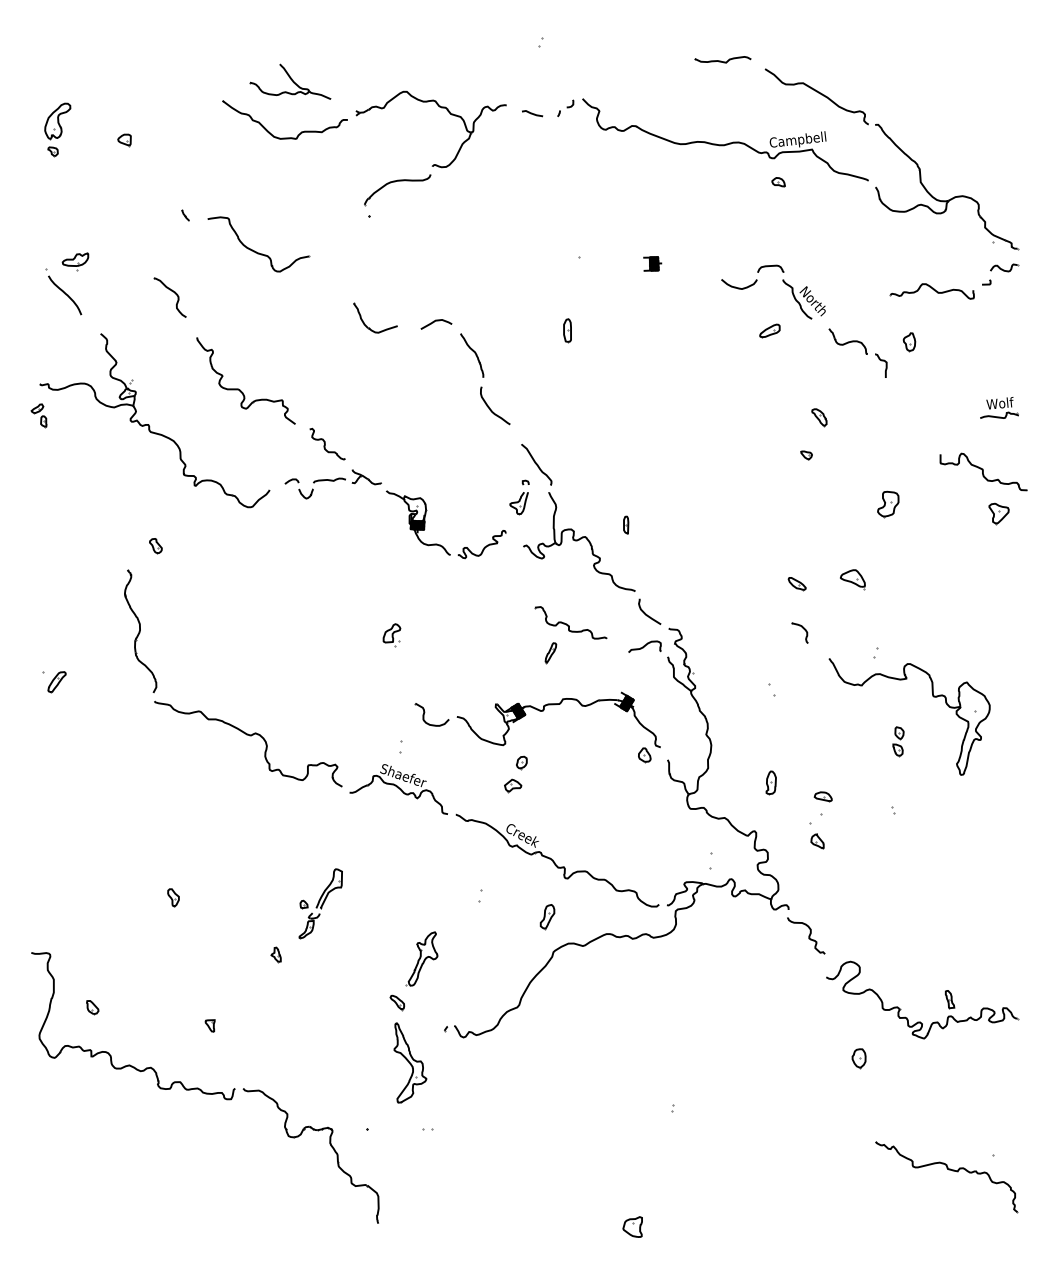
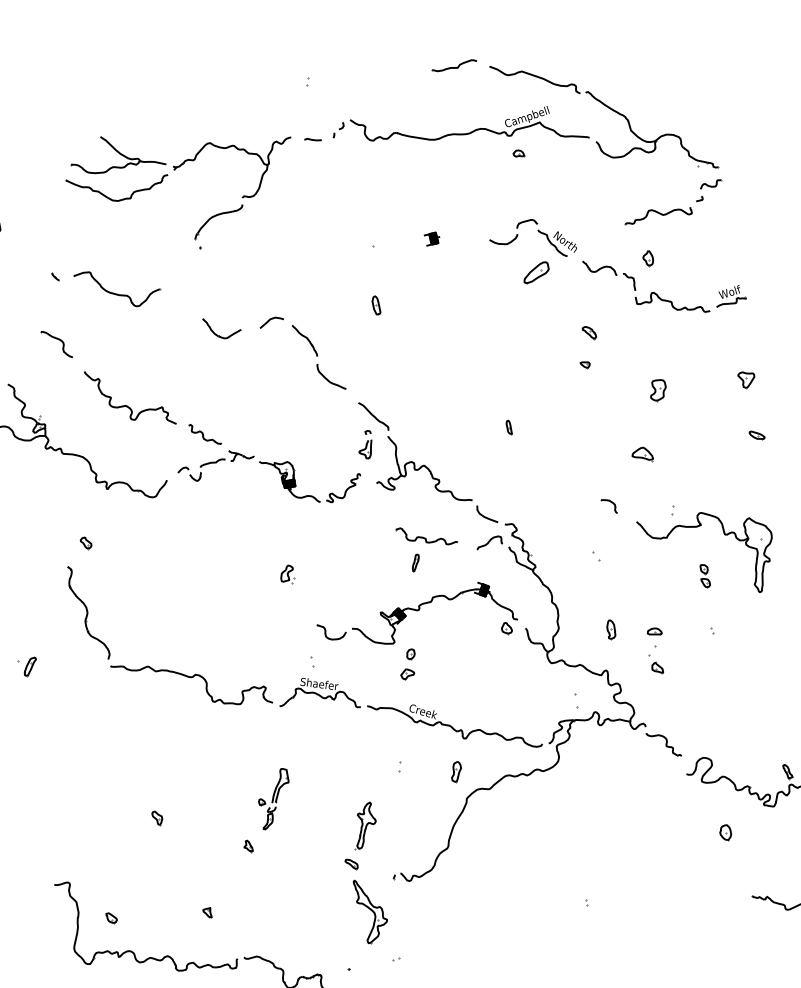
part: (290, 81) -> (116, 154), size x1.43
part: (769, 330) -> (535, 272), size x1.67
curve: (983, 471) -> (672, 303), moved
part: (626, 524) -> (509, 427), moved
part: (796, 584) -> (756, 435), moved

